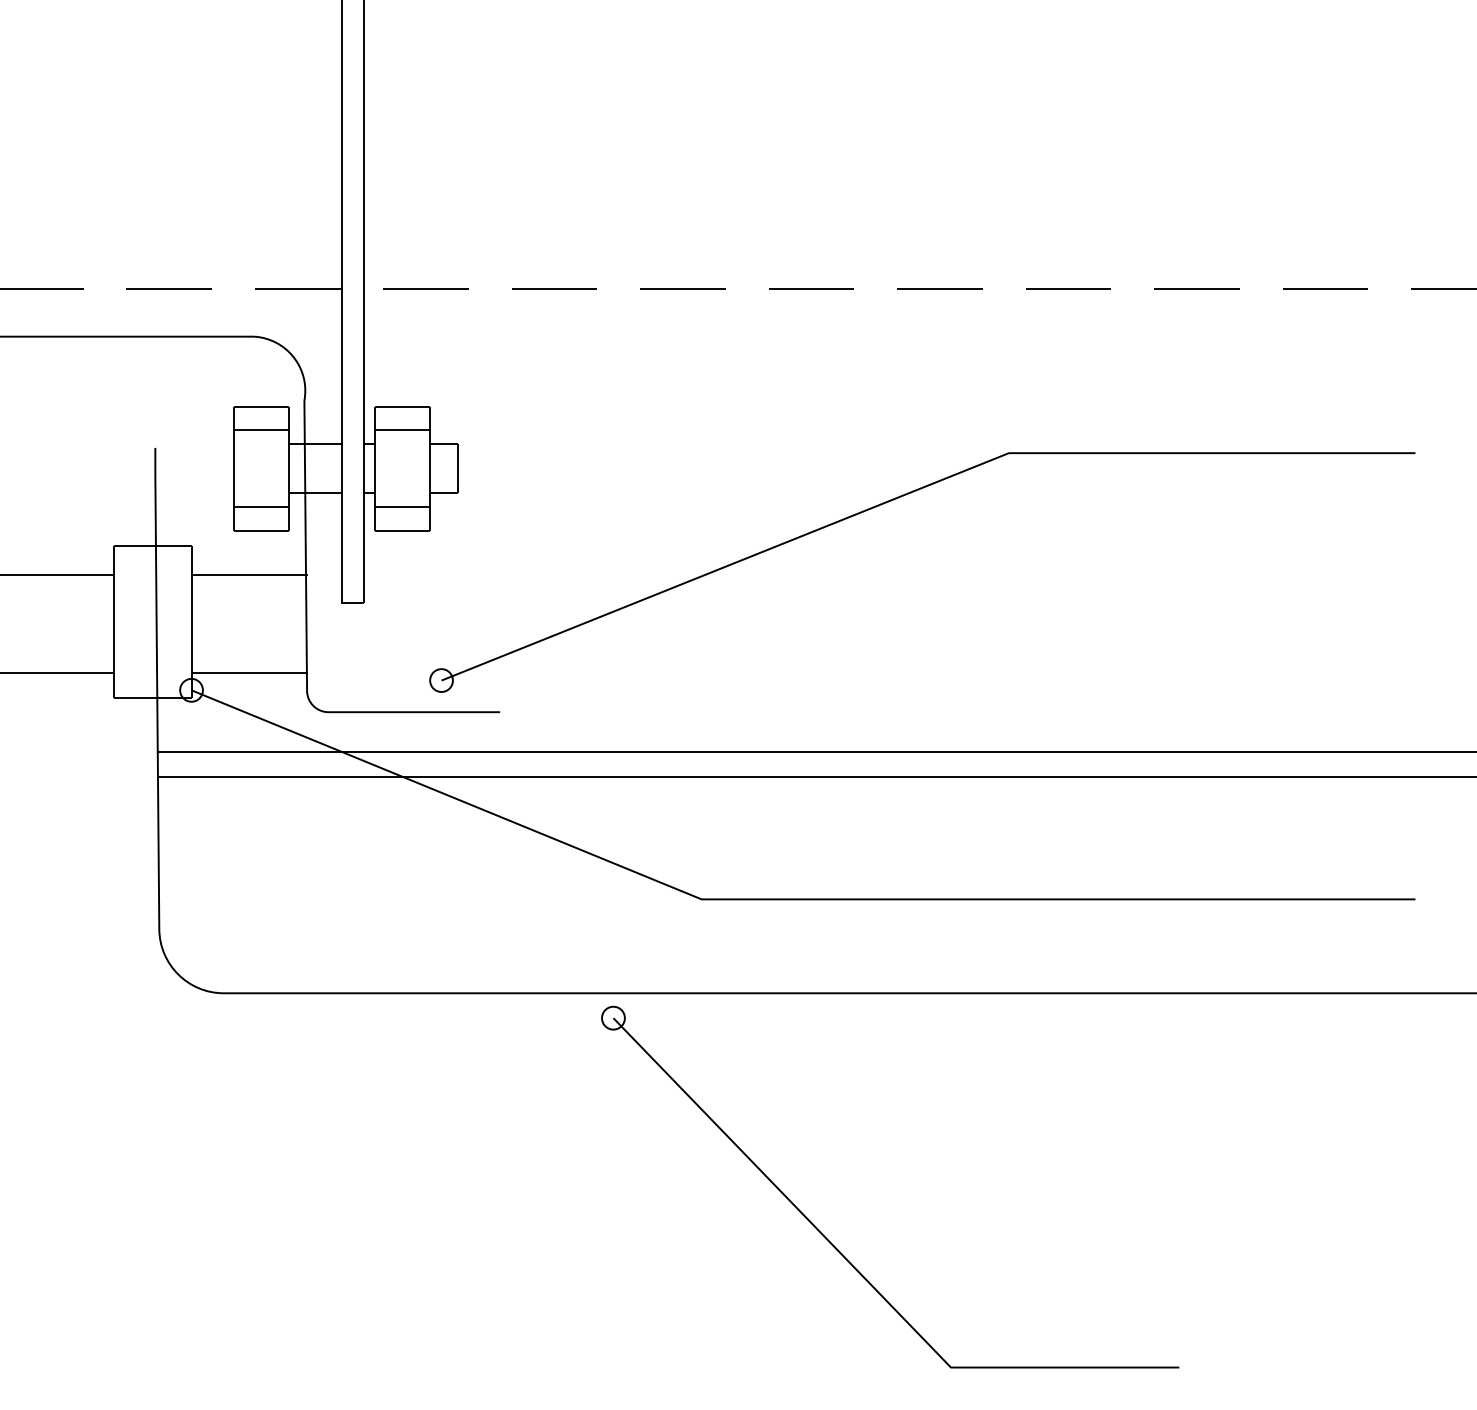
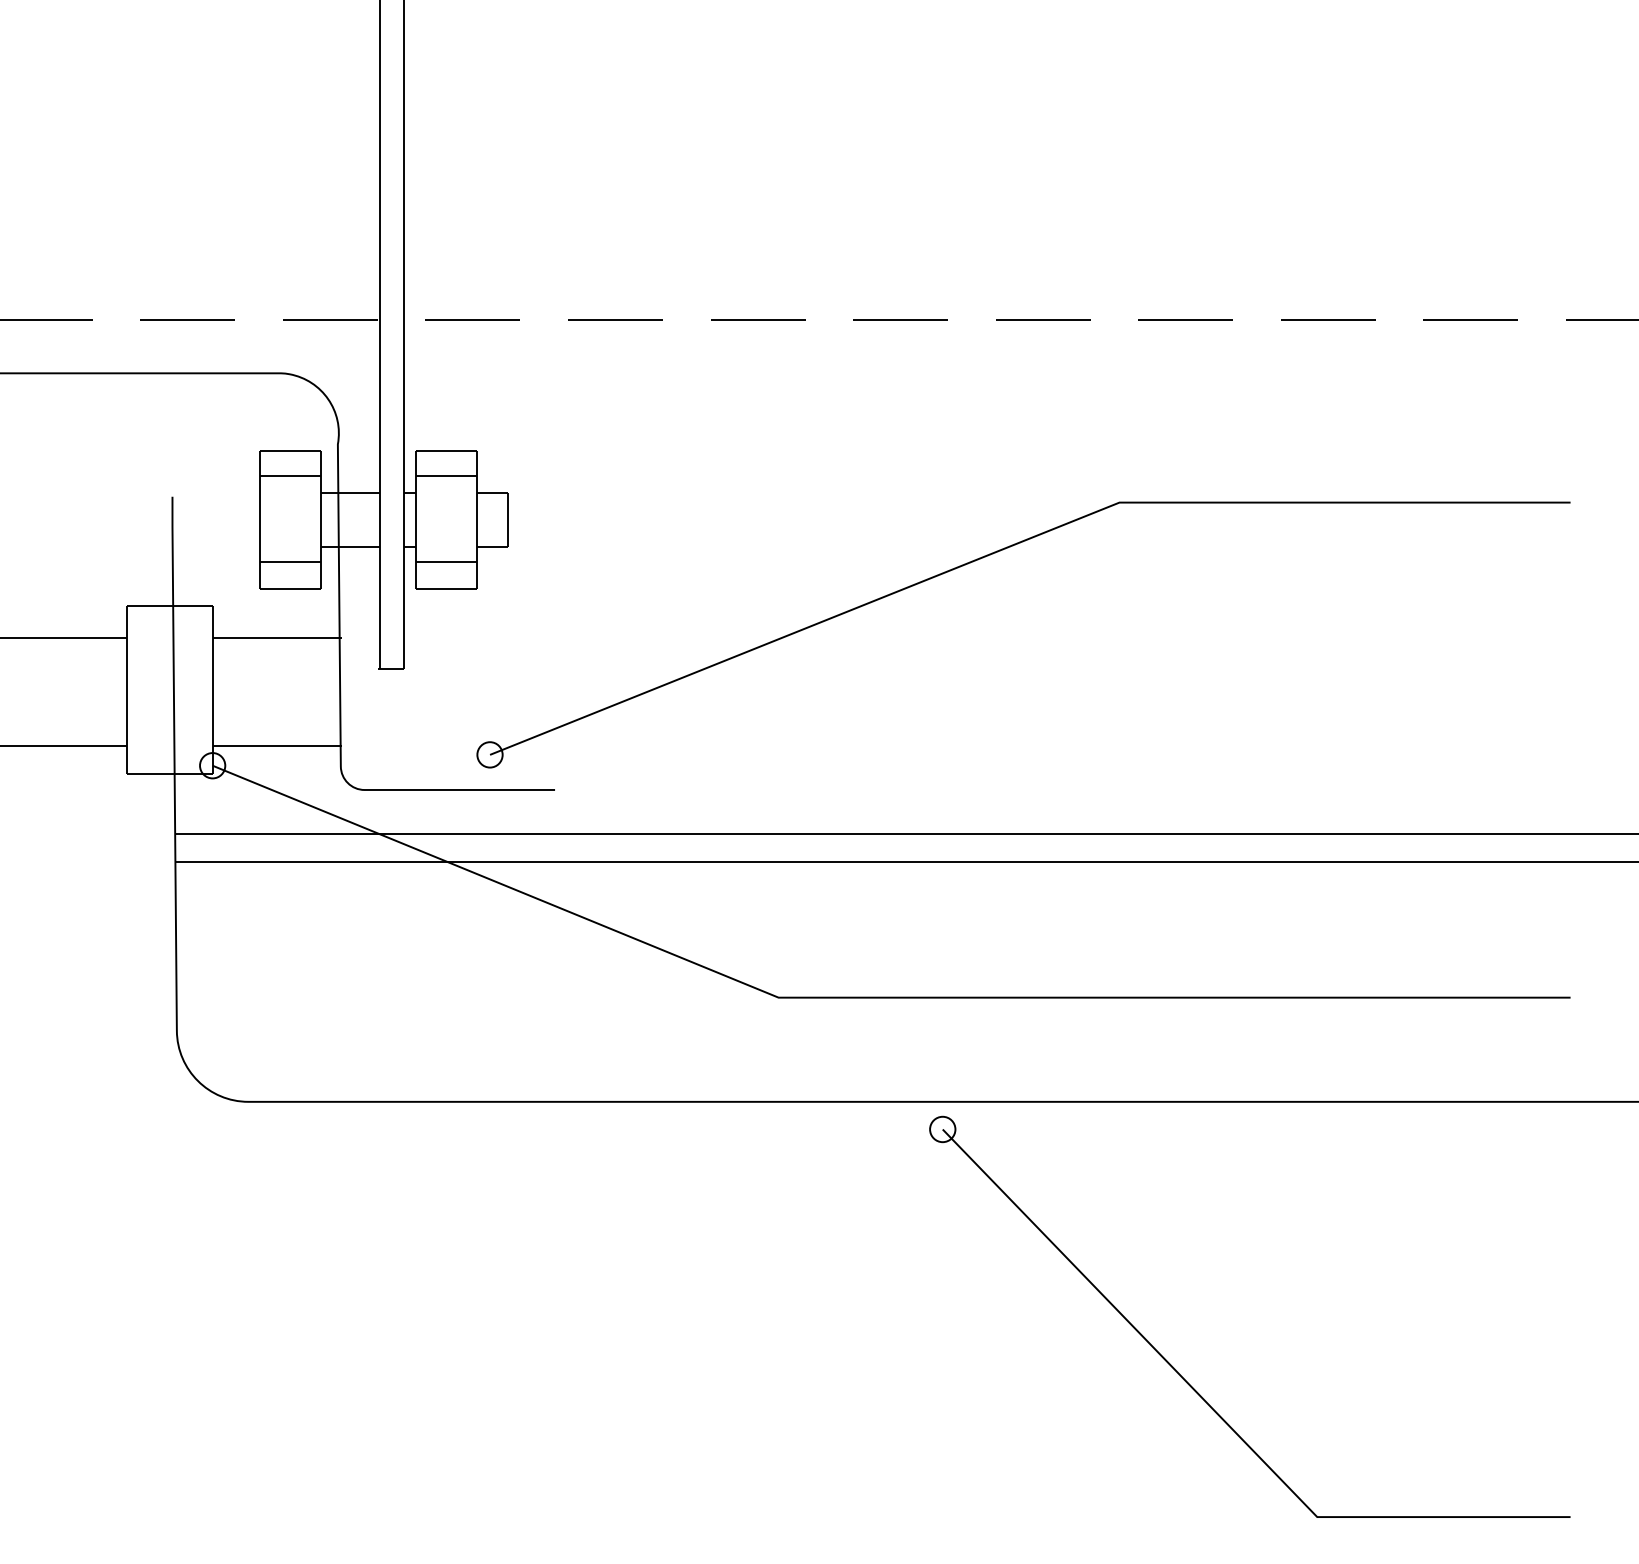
part: (832, 1243) -> (1185, 1379), moved

